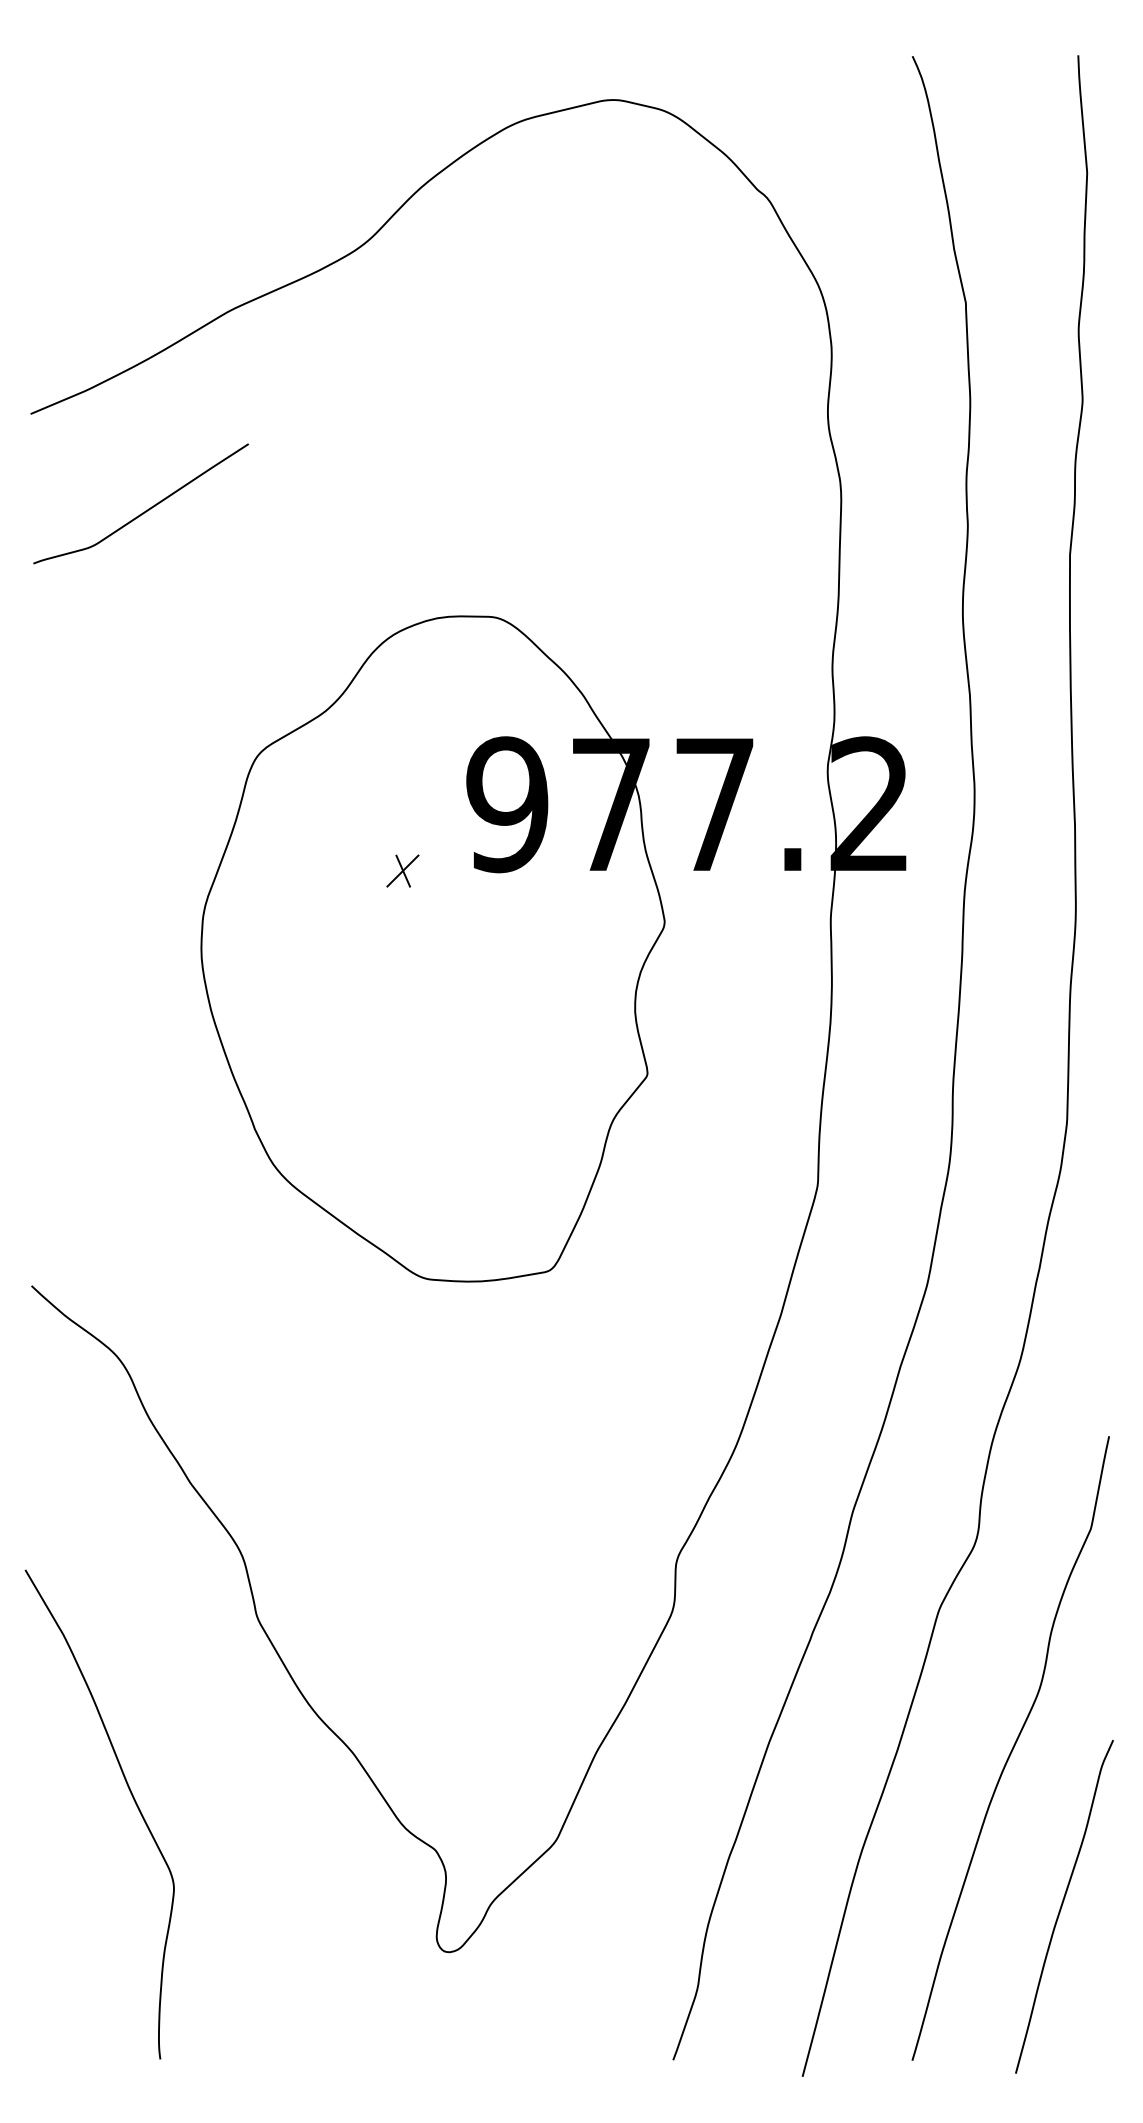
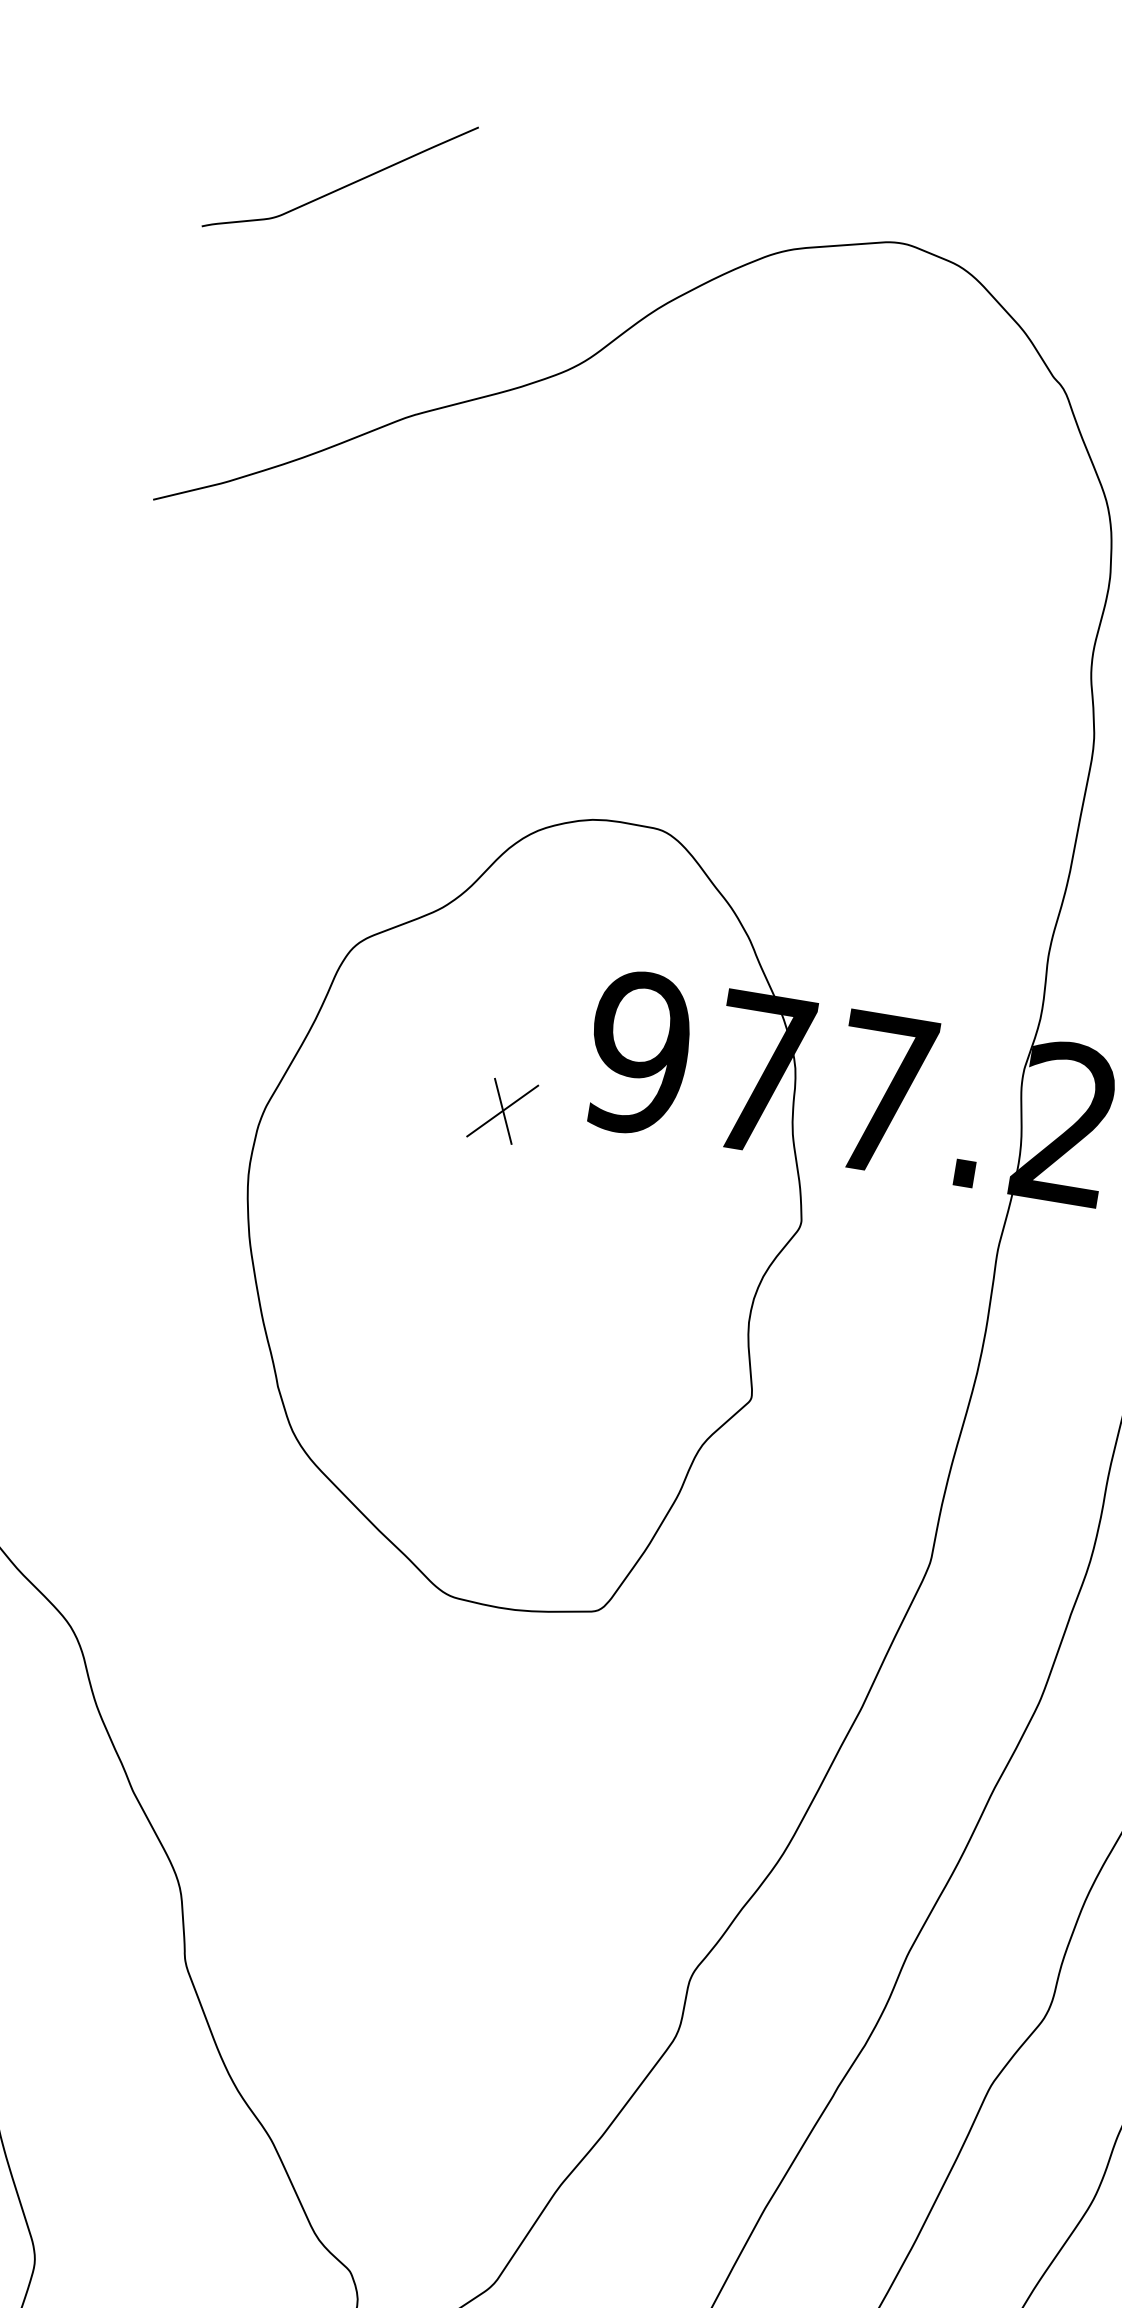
curve: (145, 510) -> (344, 185), moved
part: (402, 870) -> (502, 1110), size x1.67

